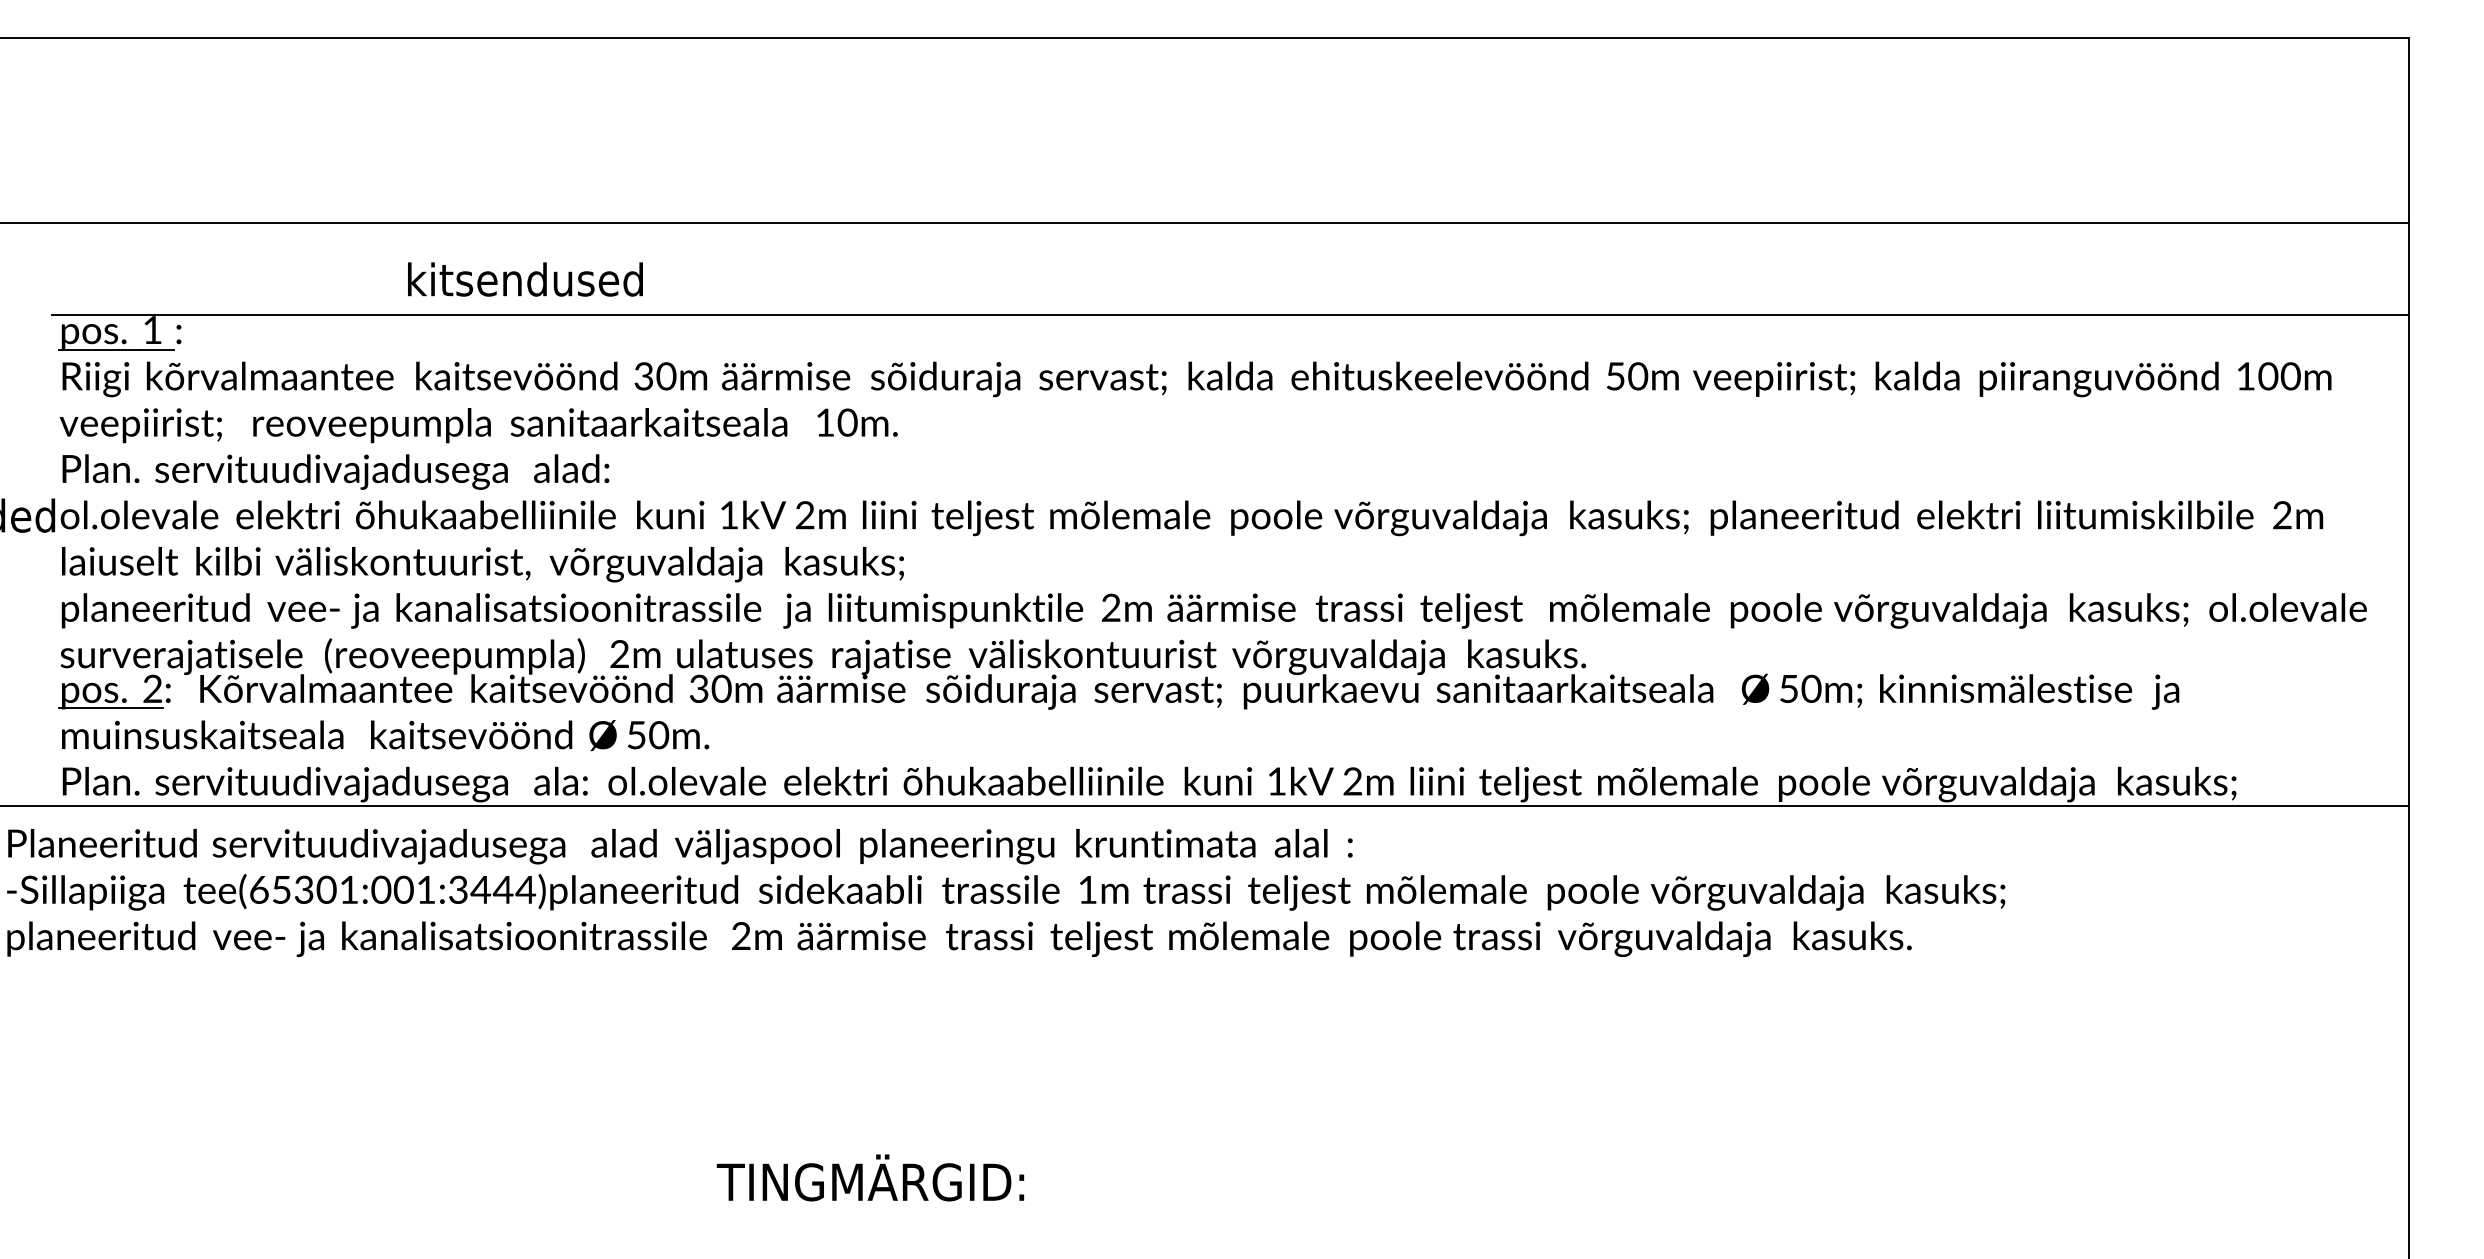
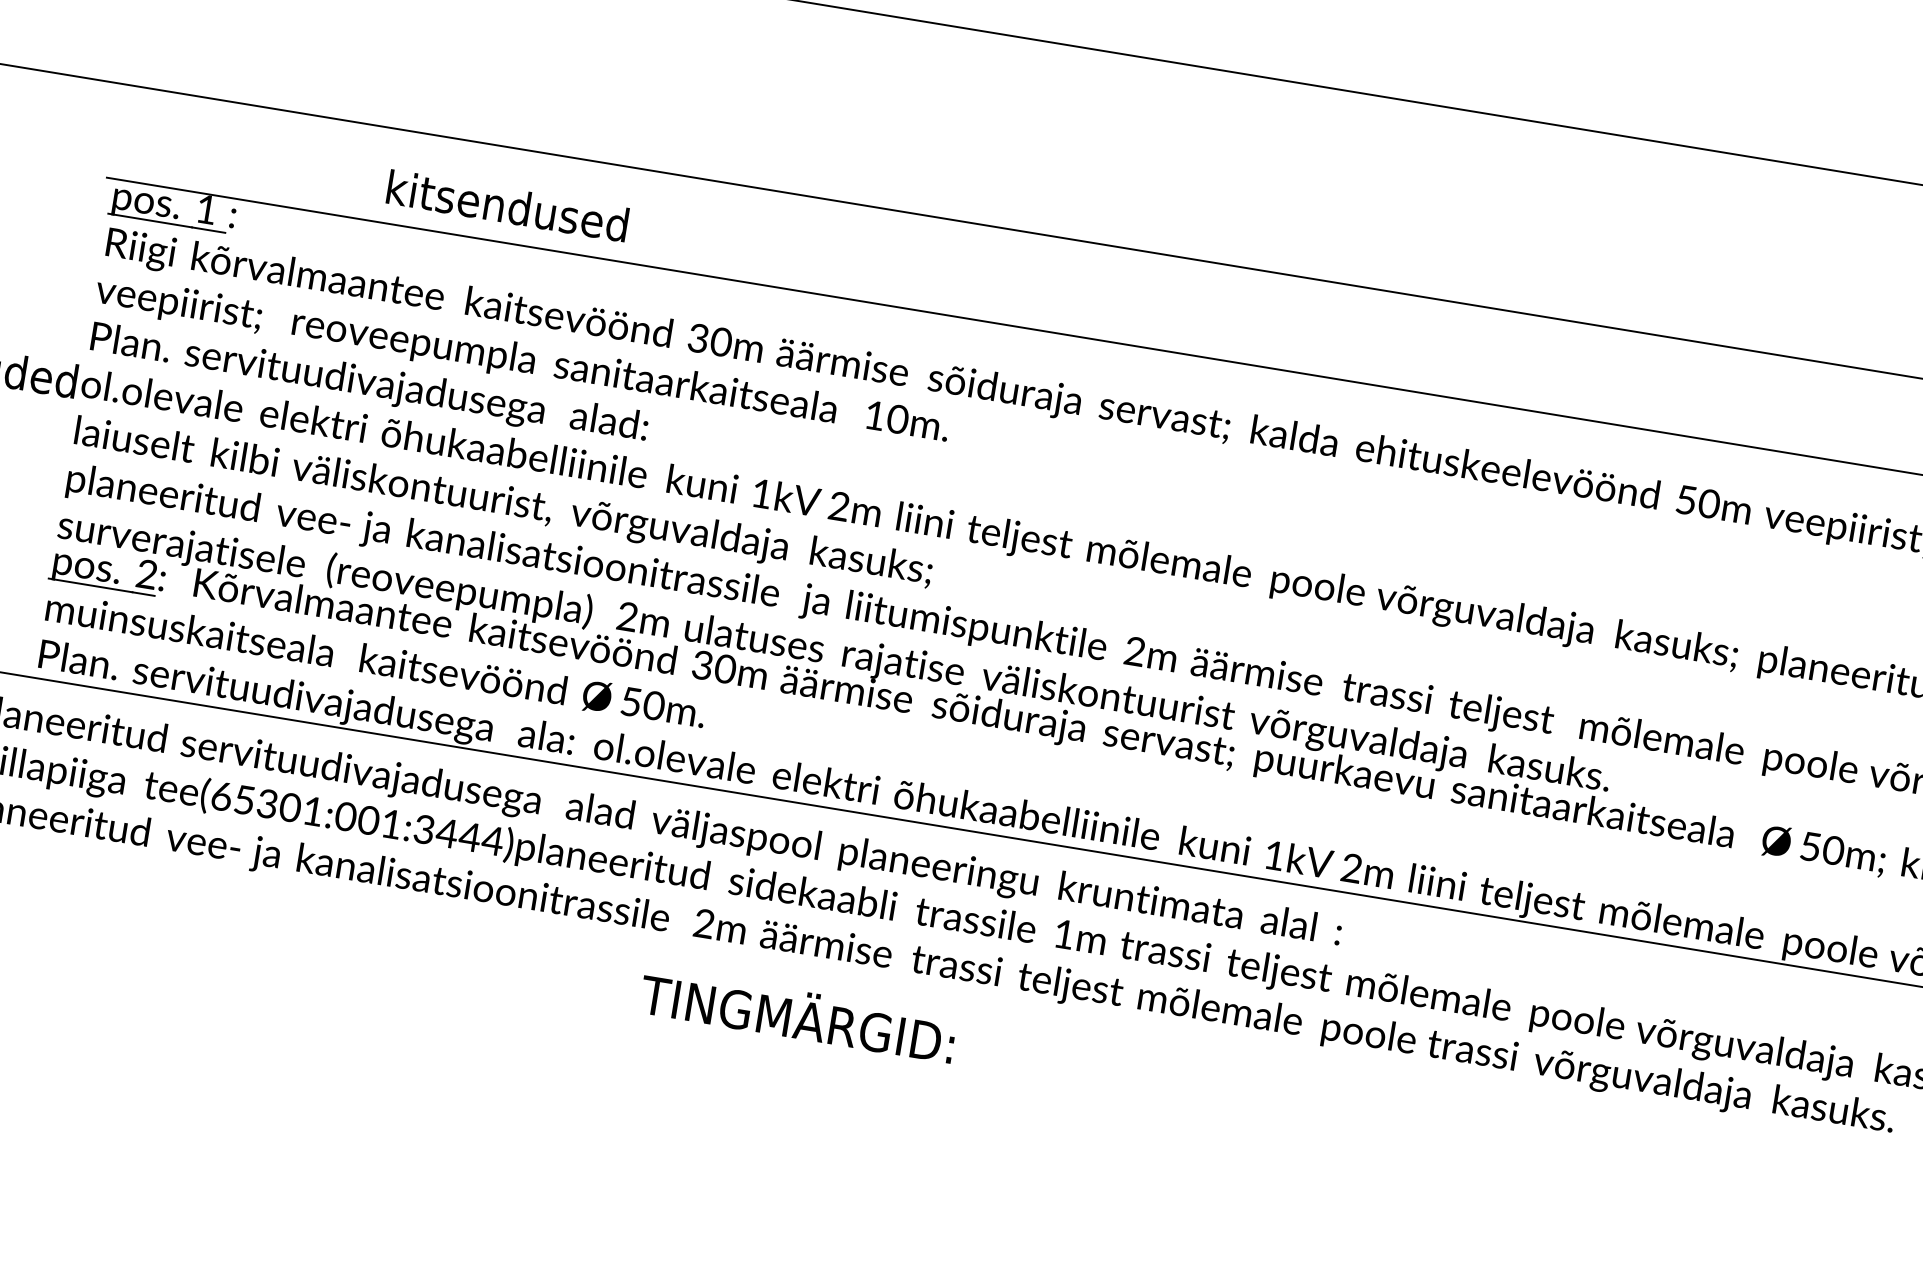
text: (525, 279) -> (507, 206), moved
text: (870, 1177) -> (798, 1014), moved

